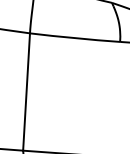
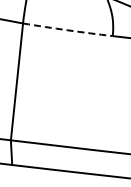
arc: (74, 38) -> (67, 30), solid -> dashed

